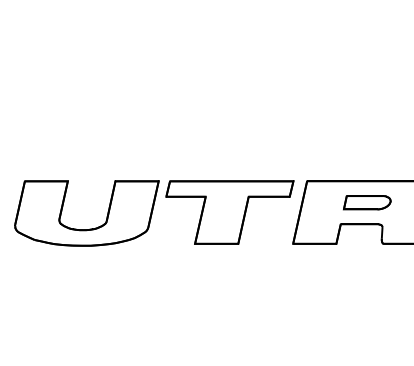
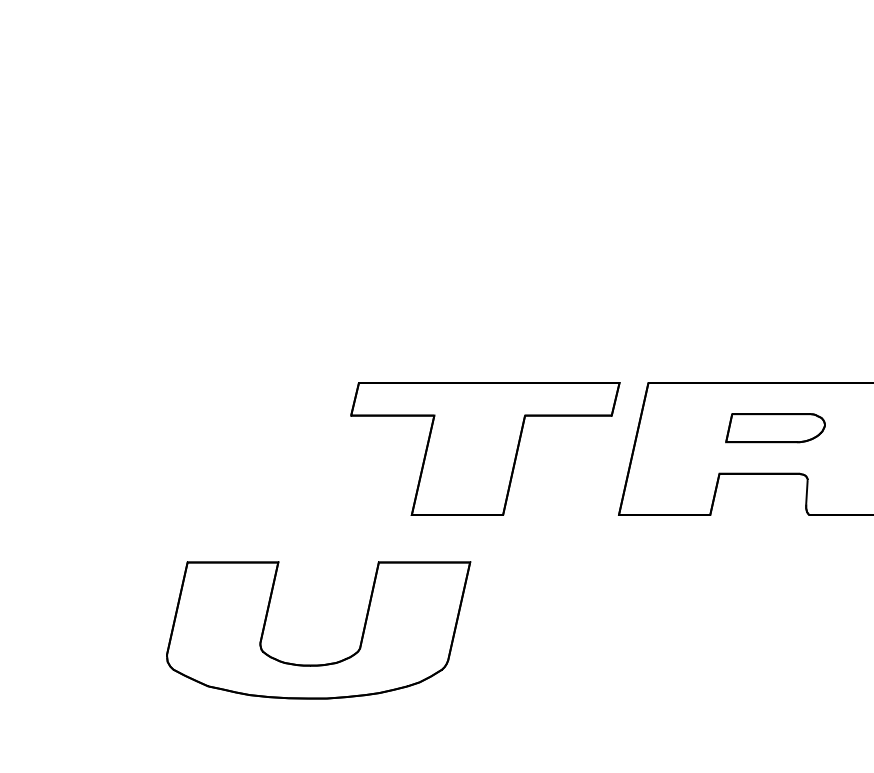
part: (89, 228) -> (324, 662), moved

